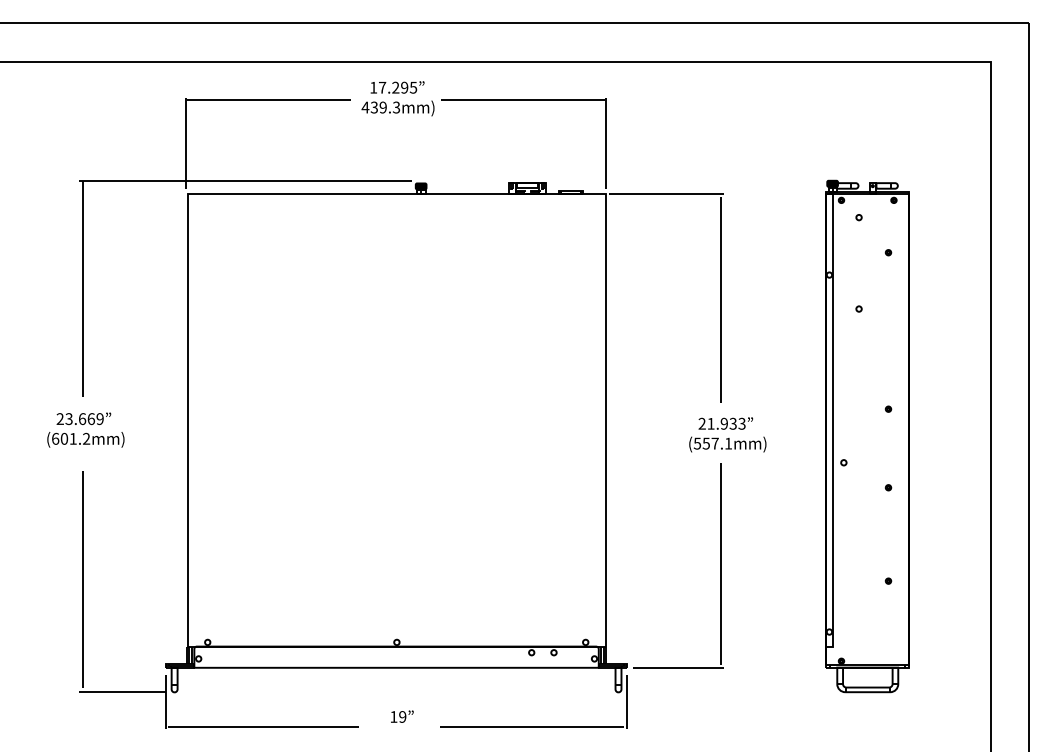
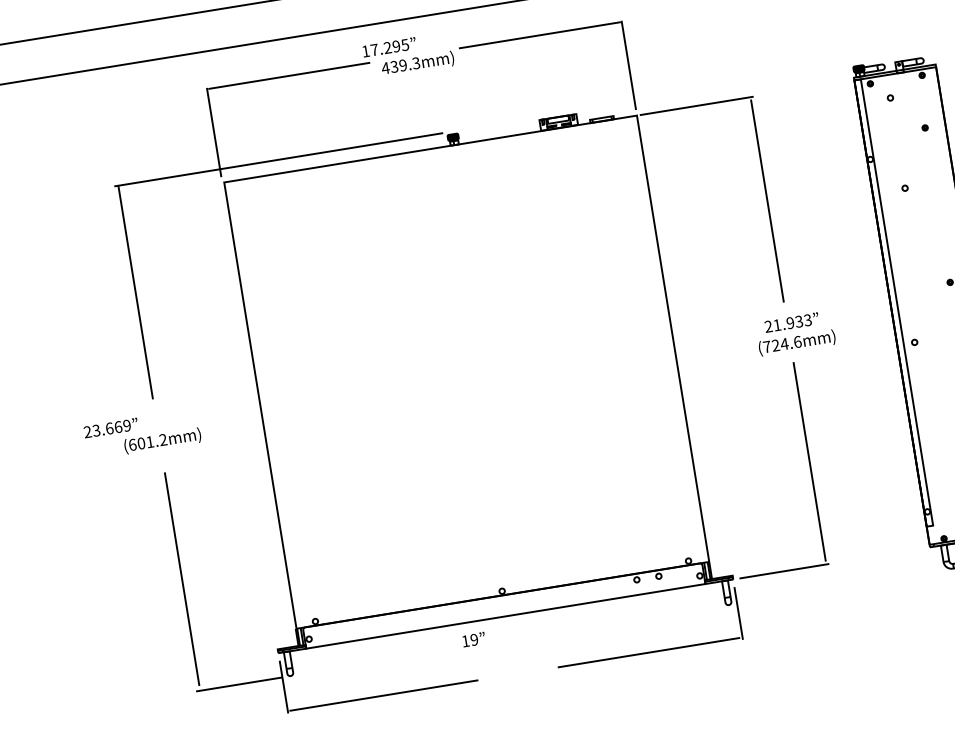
text: (397, 87) -> (389, 47), moved
text: (83, 418) -> (110, 427), moved
text: (712, 443) -> (781, 344), (557.1mm) -> (724.6mm)
text: (402, 716) -> (474, 639), moved

